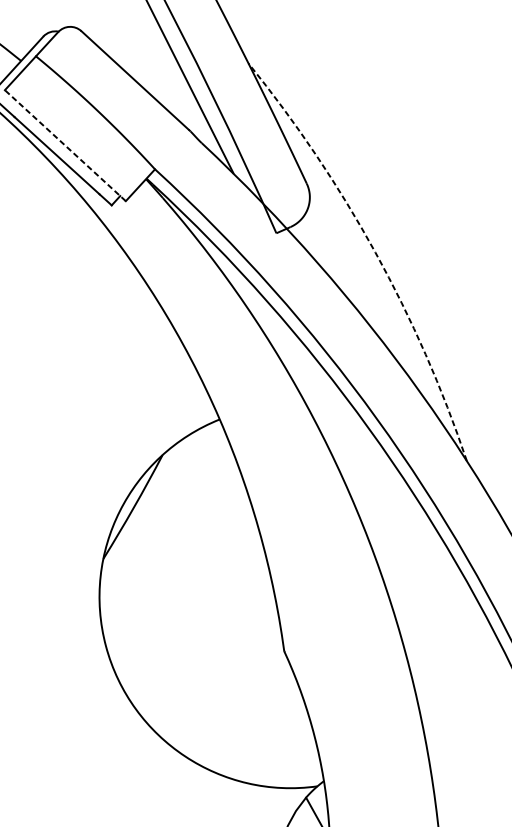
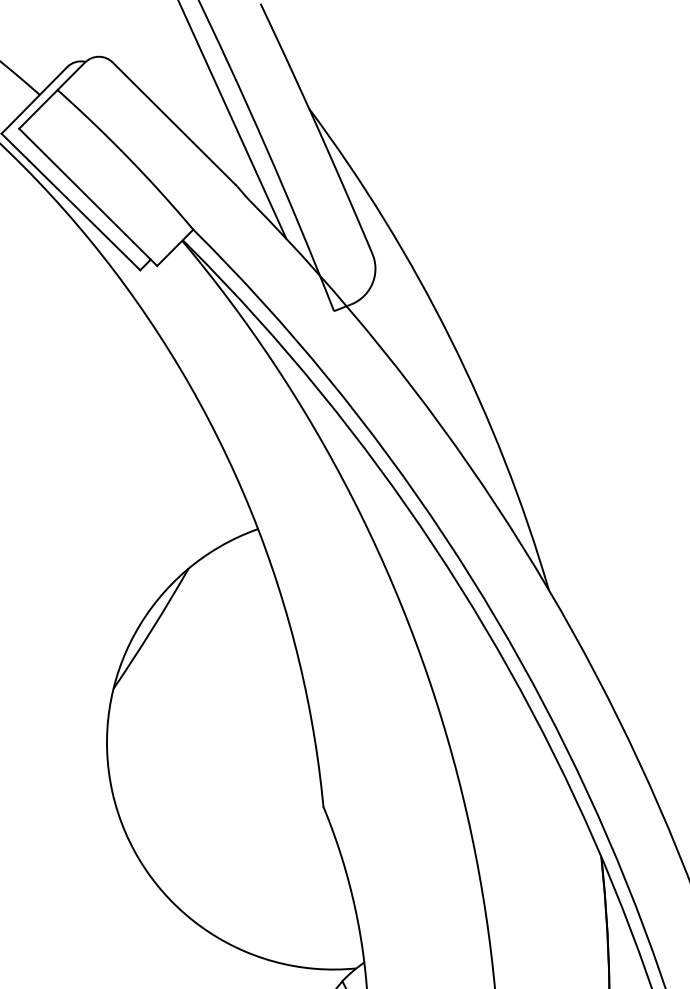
line: (64, 145) -> (87, 197), dashed -> solid
arc: (375, 252) -> (450, 338), dashed -> solid

